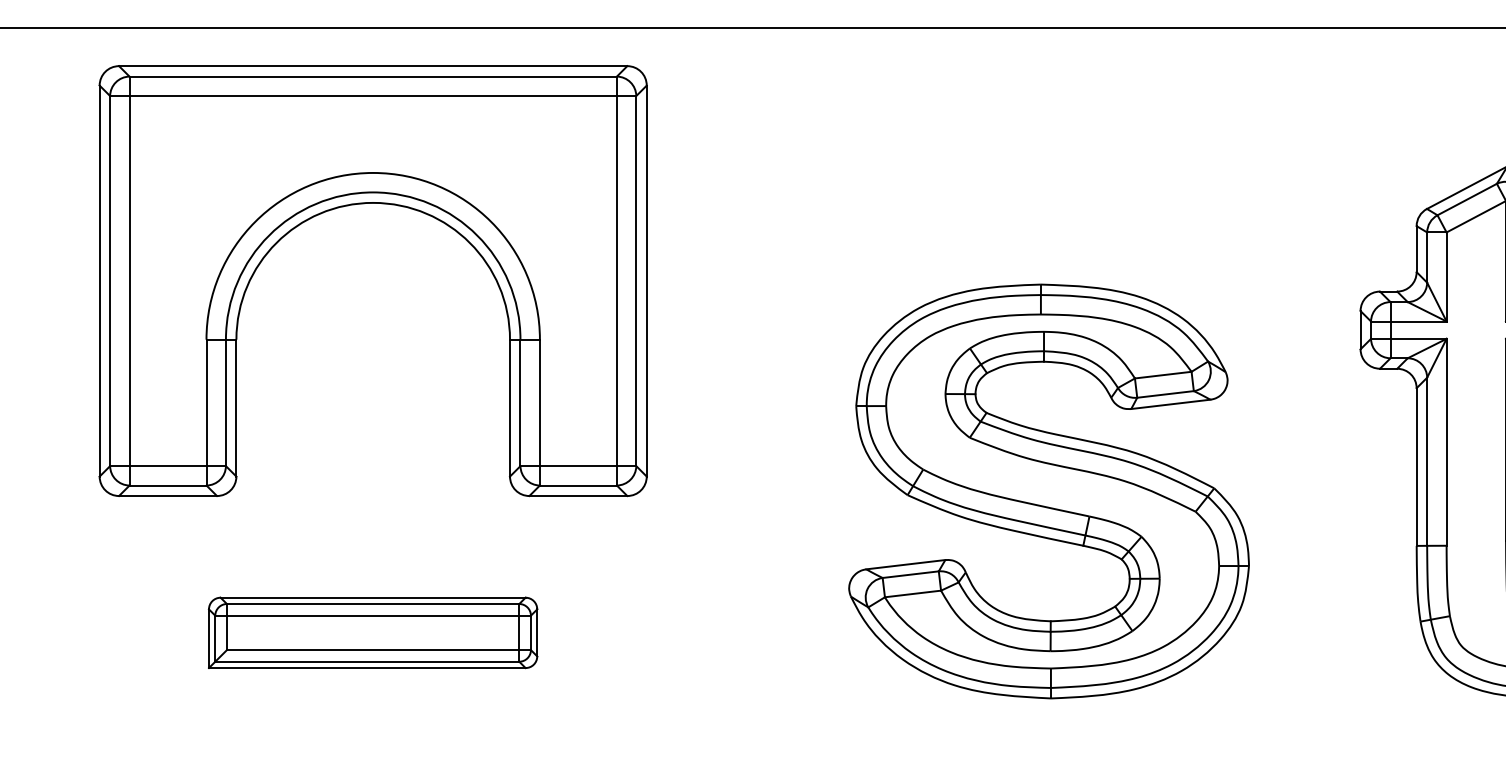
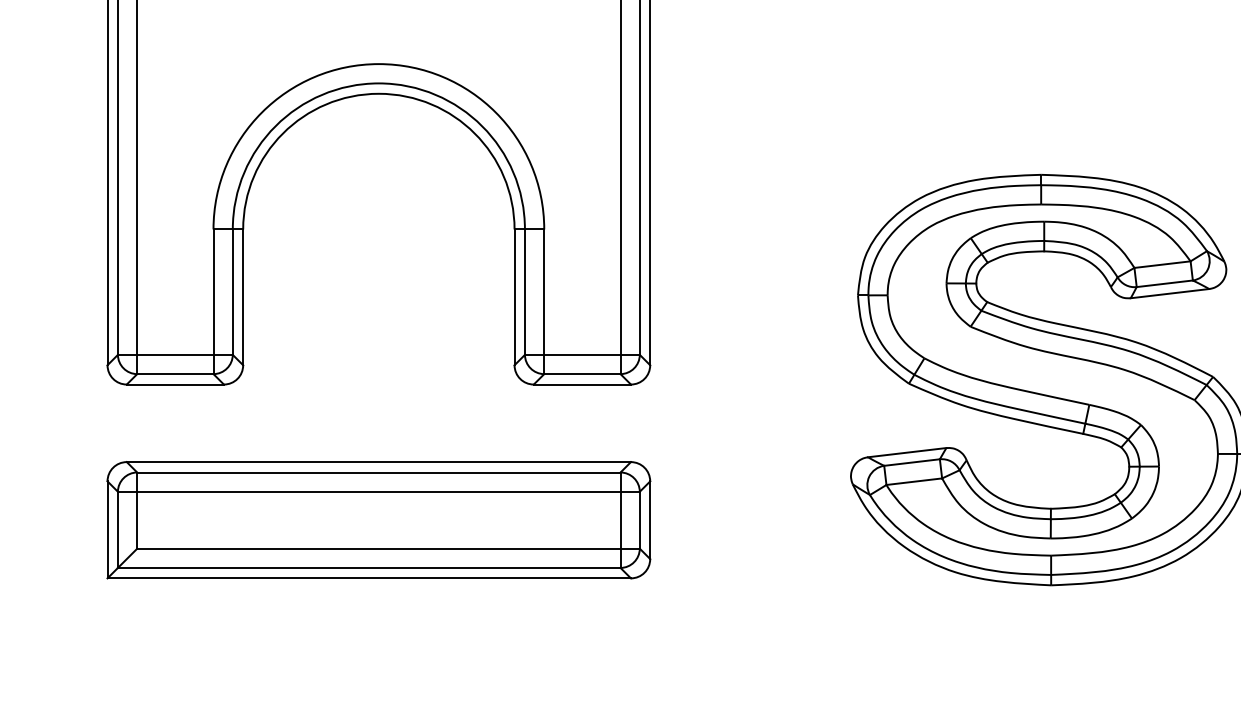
part: (372, 632) -> (378, 519), size x1.67

